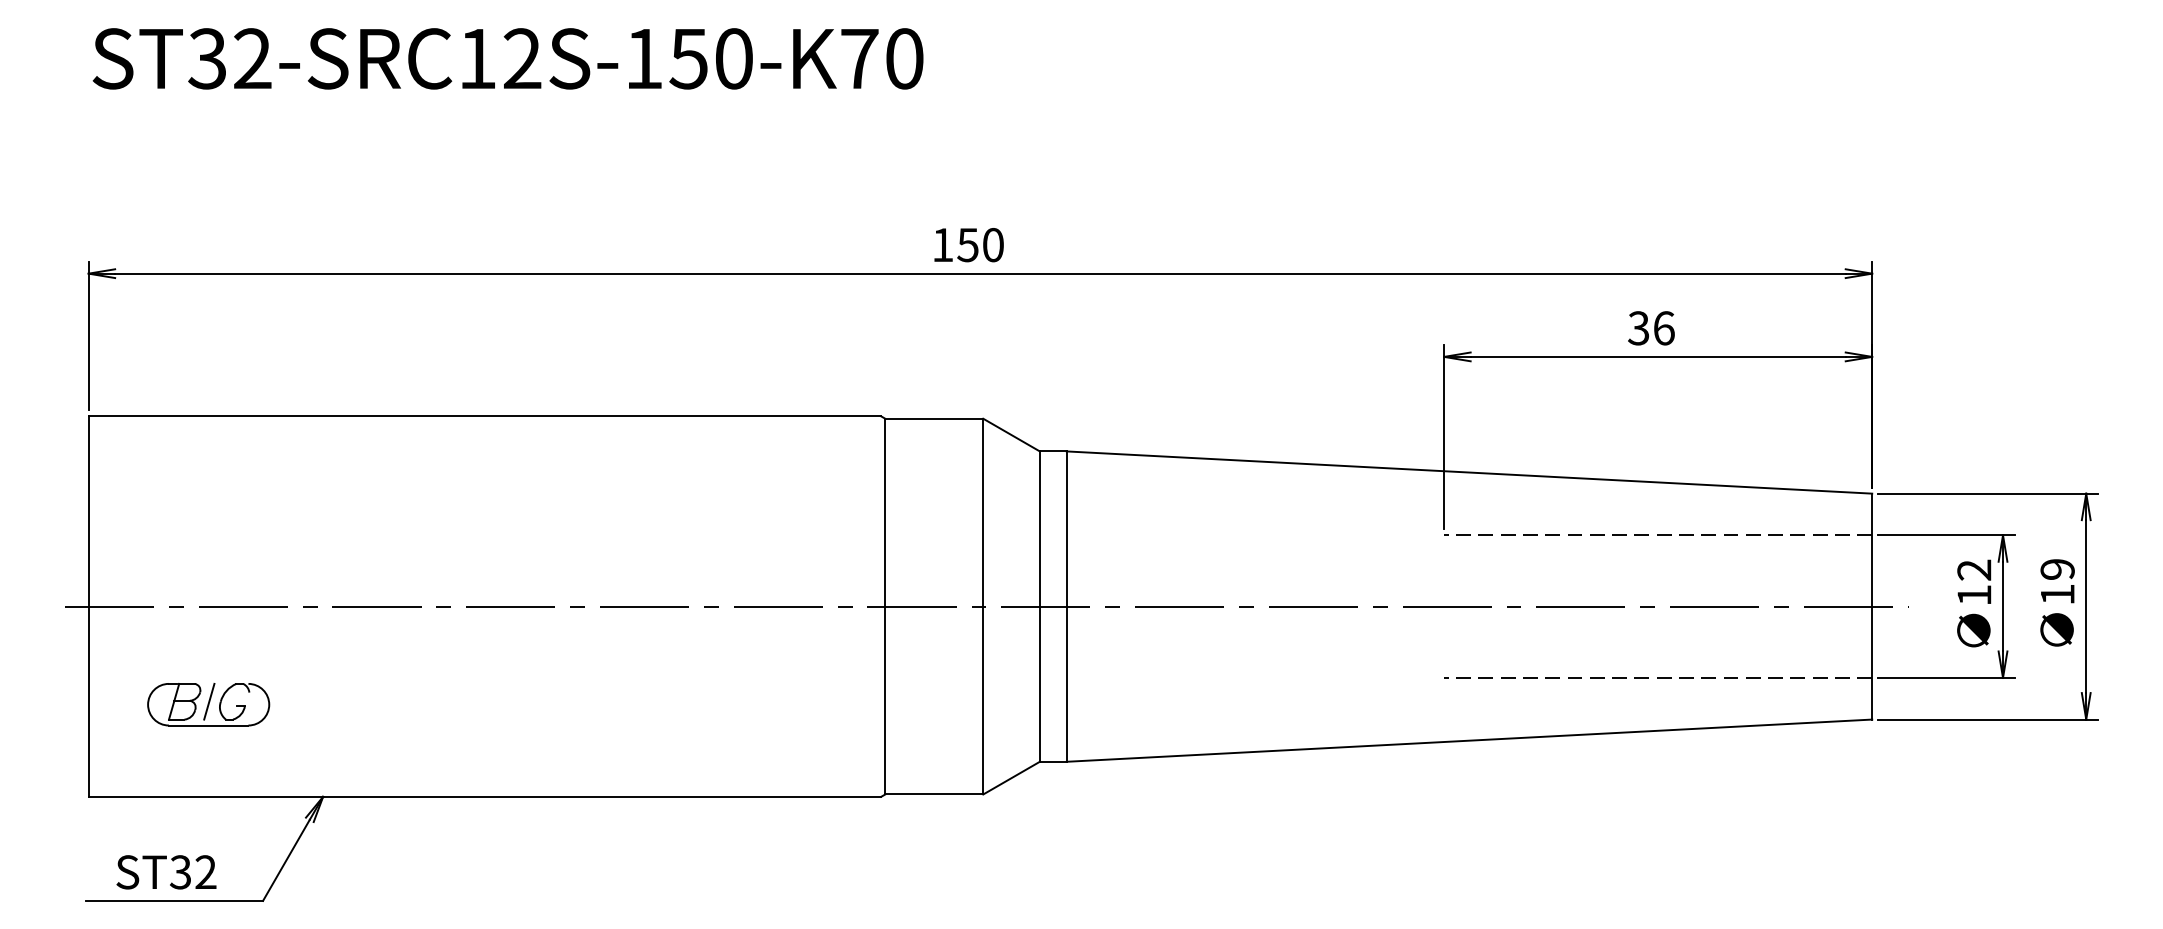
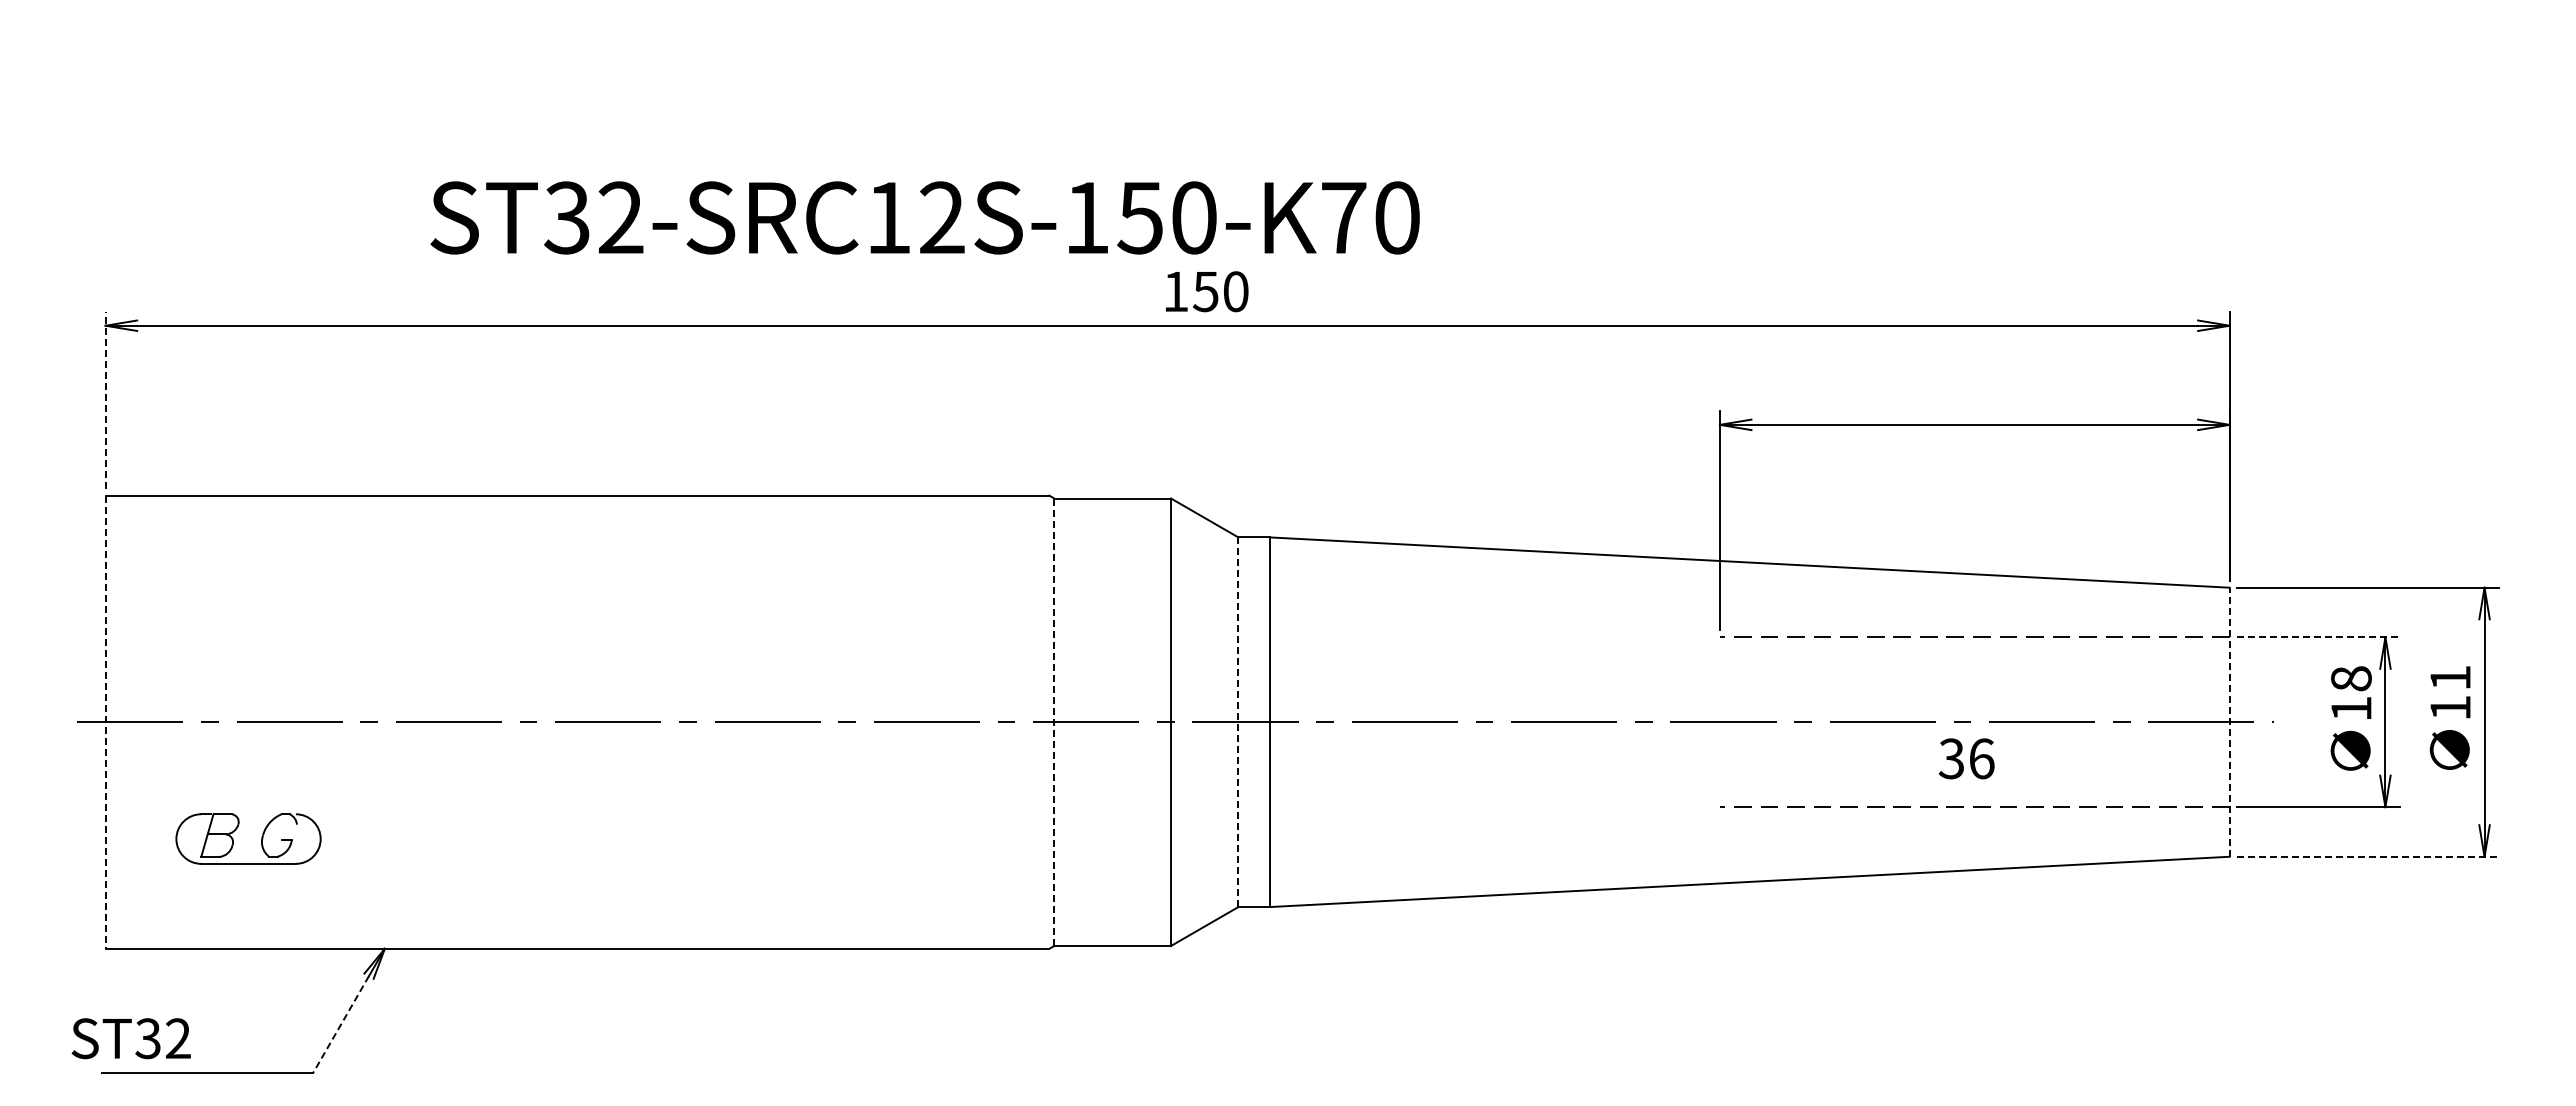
text: (507, 58) -> (924, 217), moved
text: (969, 244) -> (1207, 291), moved
text: (1651, 328) -> (1966, 758), moved
line: (88, 336) -> (105, 400), solid -> dashed
line: (1946, 535) -> (2318, 637), solid -> dashed
text: (1974, 569) -> (2351, 678), 12 -> 18
text: (2057, 569) -> (2450, 677), 19 -> 11
line: (88, 606) -> (105, 722), solid -> dashed
line: (885, 606) -> (1054, 722), solid -> dashed
line: (1039, 606) -> (1238, 722), solid -> dashed
line: (1872, 606) -> (2229, 722), solid -> dashed
line: (209, 701) -> (249, 835), removed
line: (1987, 719) -> (2367, 856), solid -> dashed
line: (286, 860) -> (341, 1024), solid -> dashed
text: (165, 872) -> (130, 1038), moved

